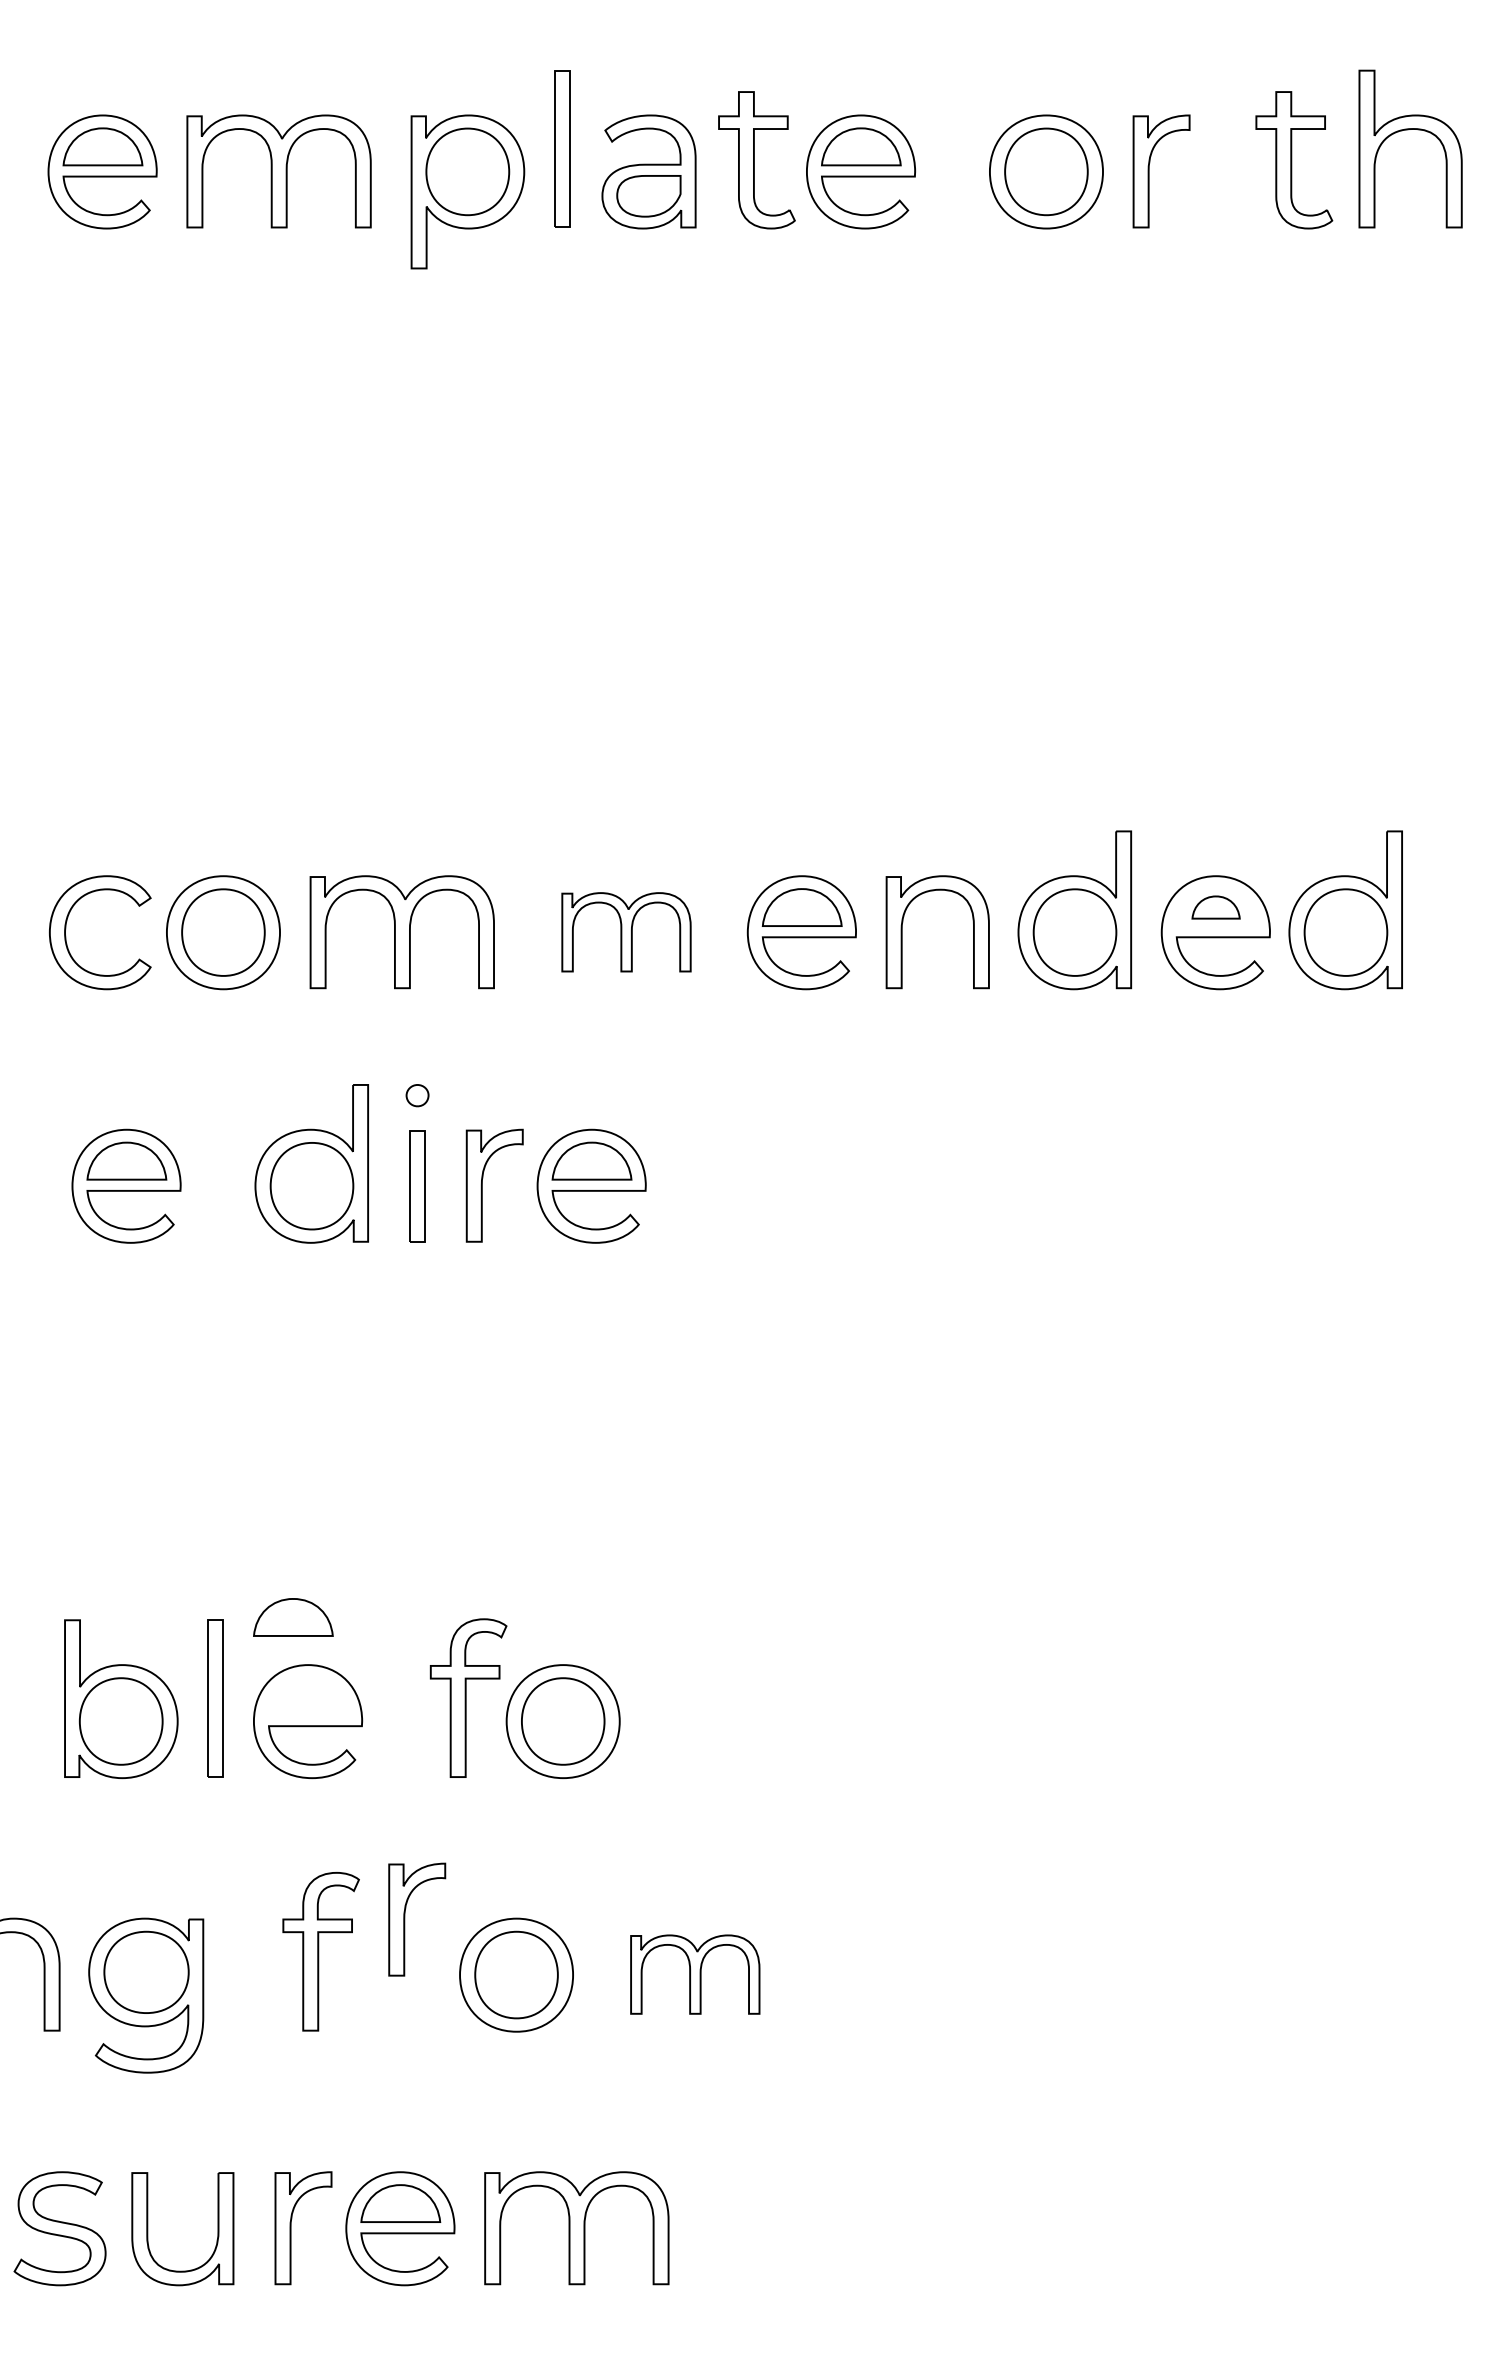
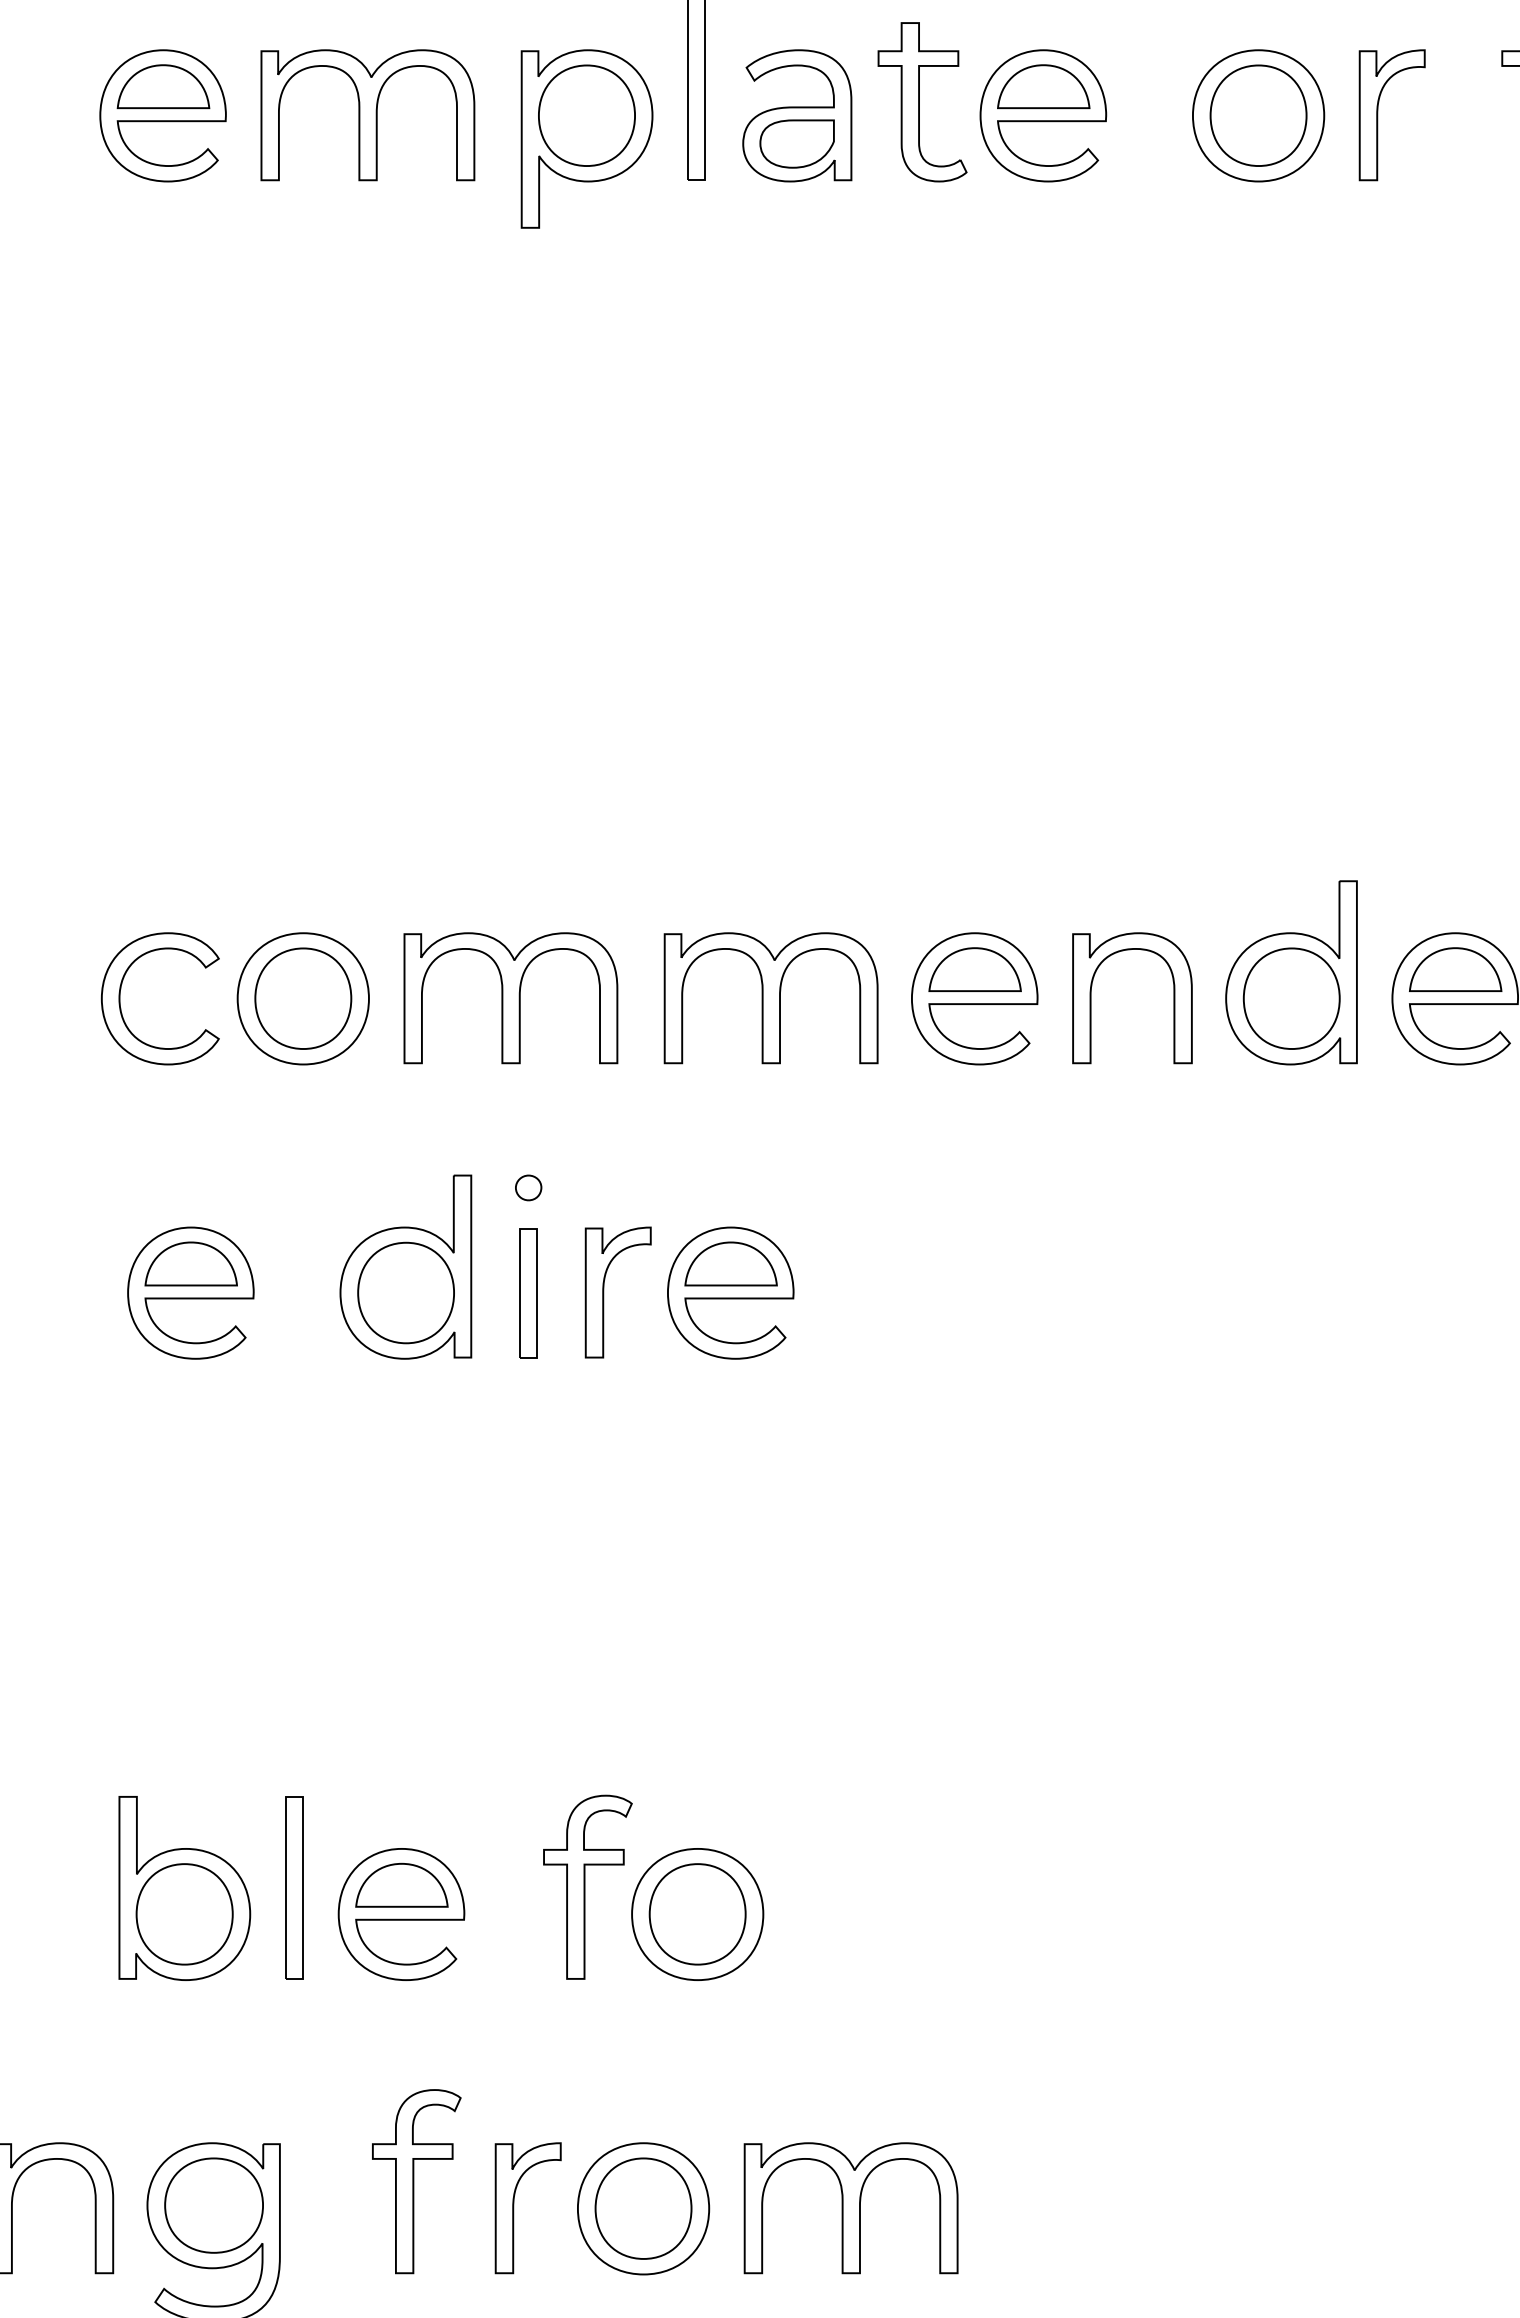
part: (1215, 907) -> (1454, 969), size x1.67
part: (626, 932) -> (771, 998), size x1.43
part: (293, 1617) -> (402, 1885), moved
part: (405, 1919) -> (514, 2208), moved
part: (694, 1974) -> (850, 2208), size x1.43

